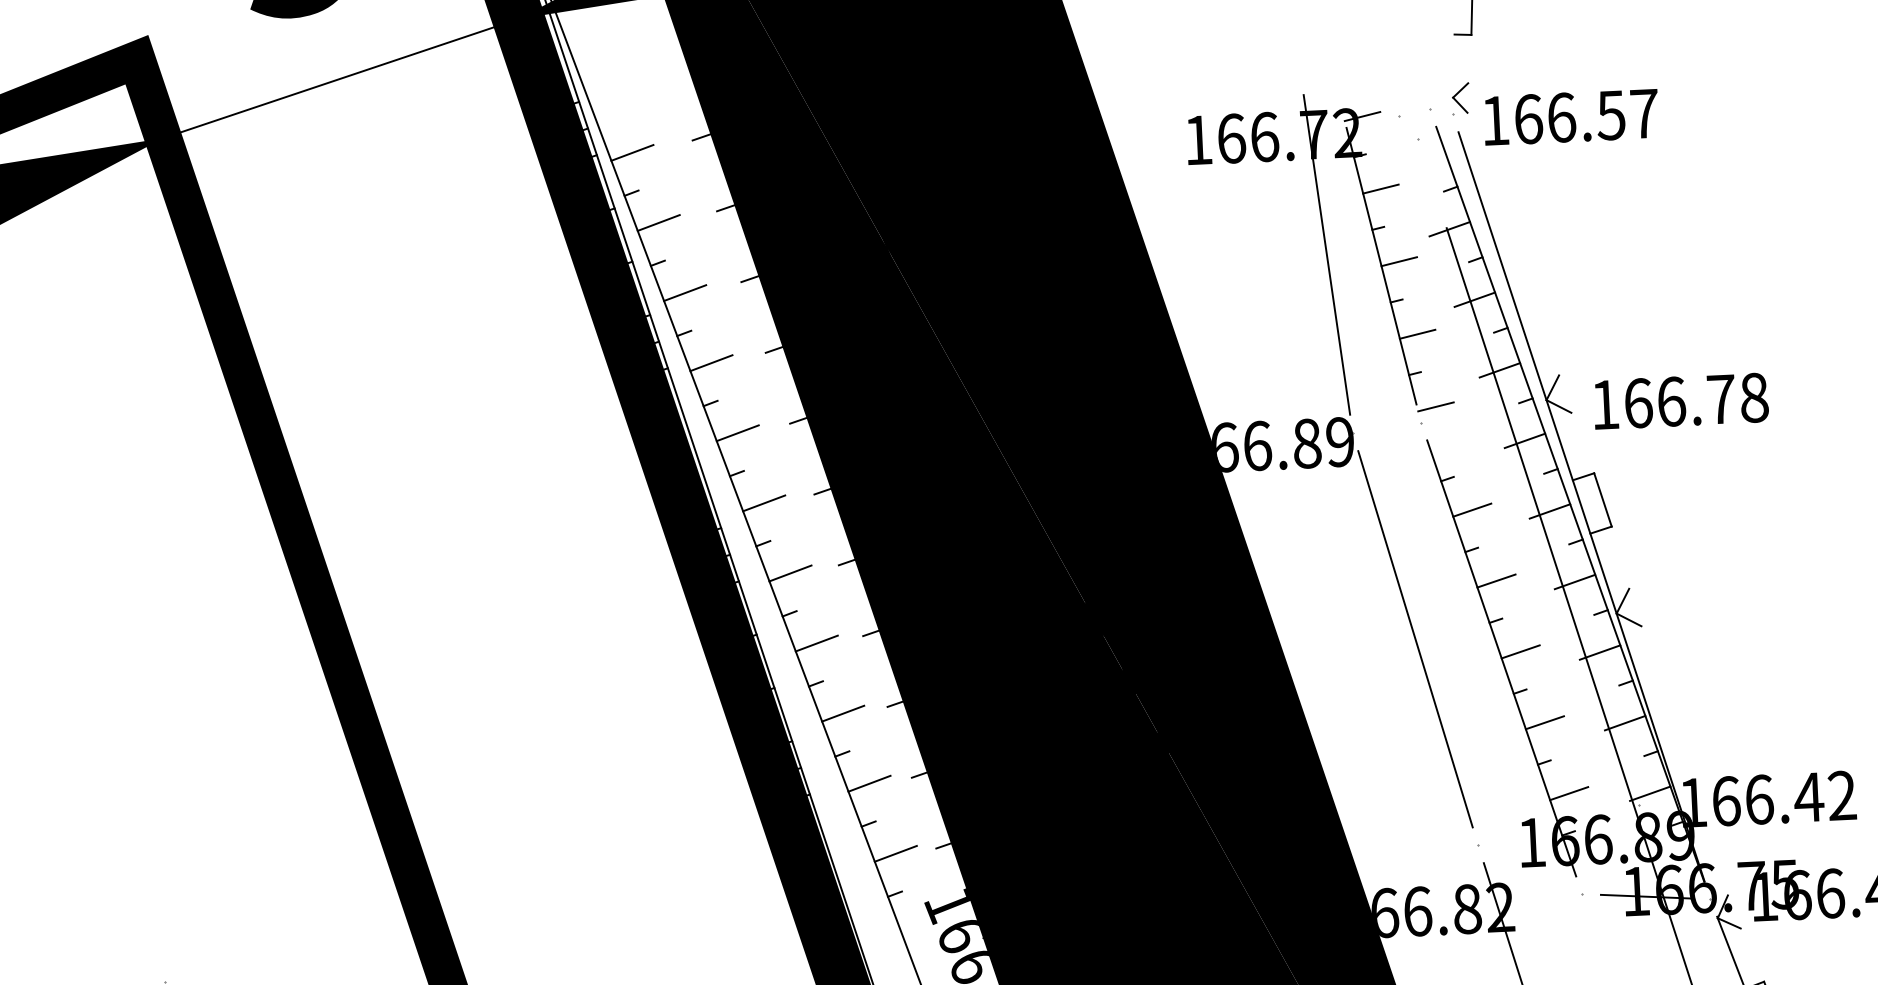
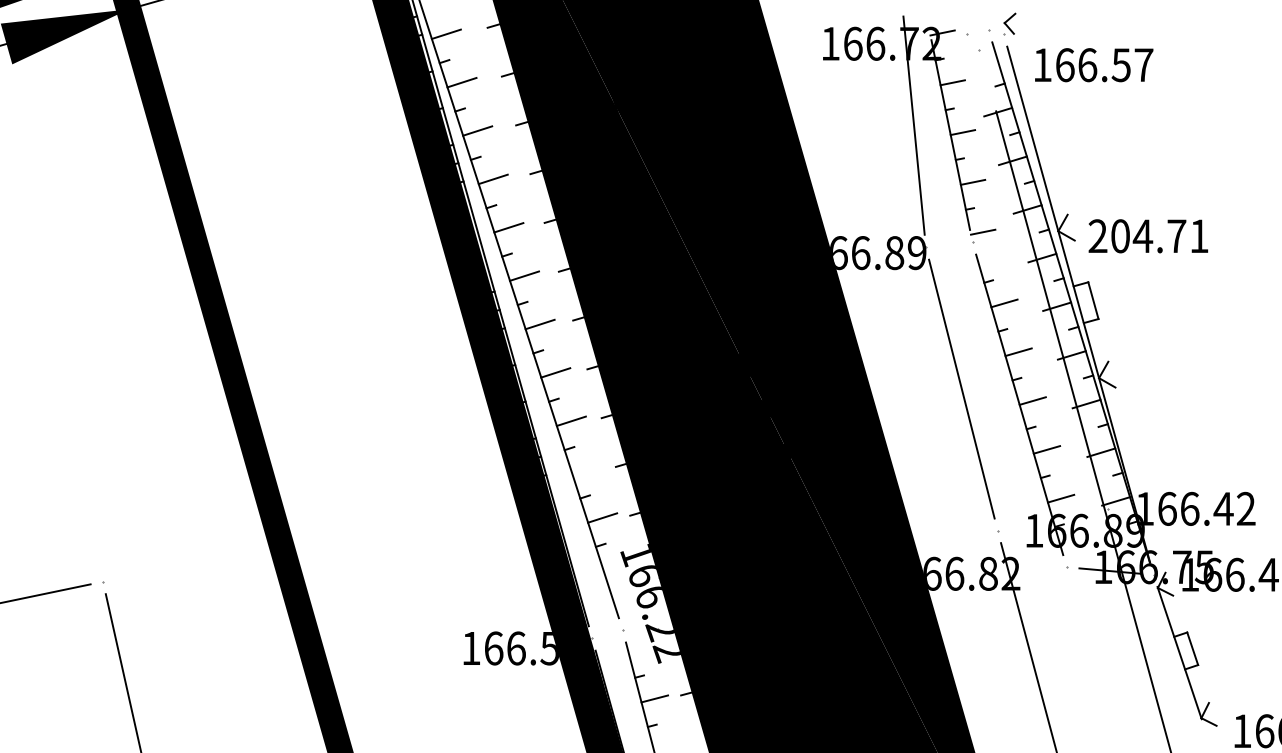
text: (1571, 117) -> (1094, 65), moved
text: (1679, 401) -> (1148, 236), 166.78 -> 204.71
line: (868, 783) -> (586, 469), removed

